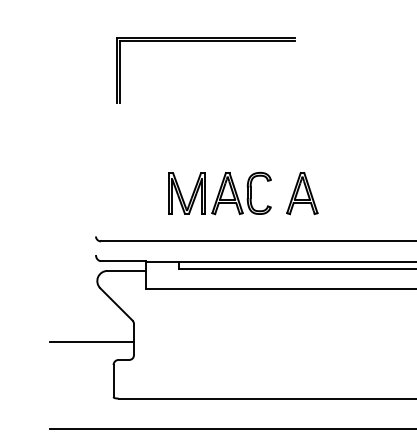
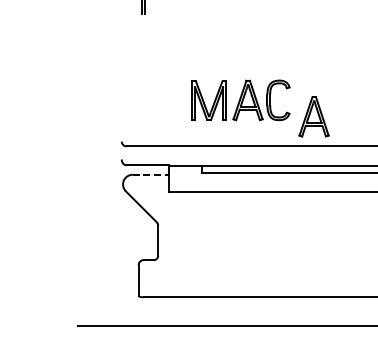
part: (302, 193) -> (314, 116), moved
line: (127, 270) -> (152, 174), solid -> dashed
line: (91, 342) -> (117, 243), removed

